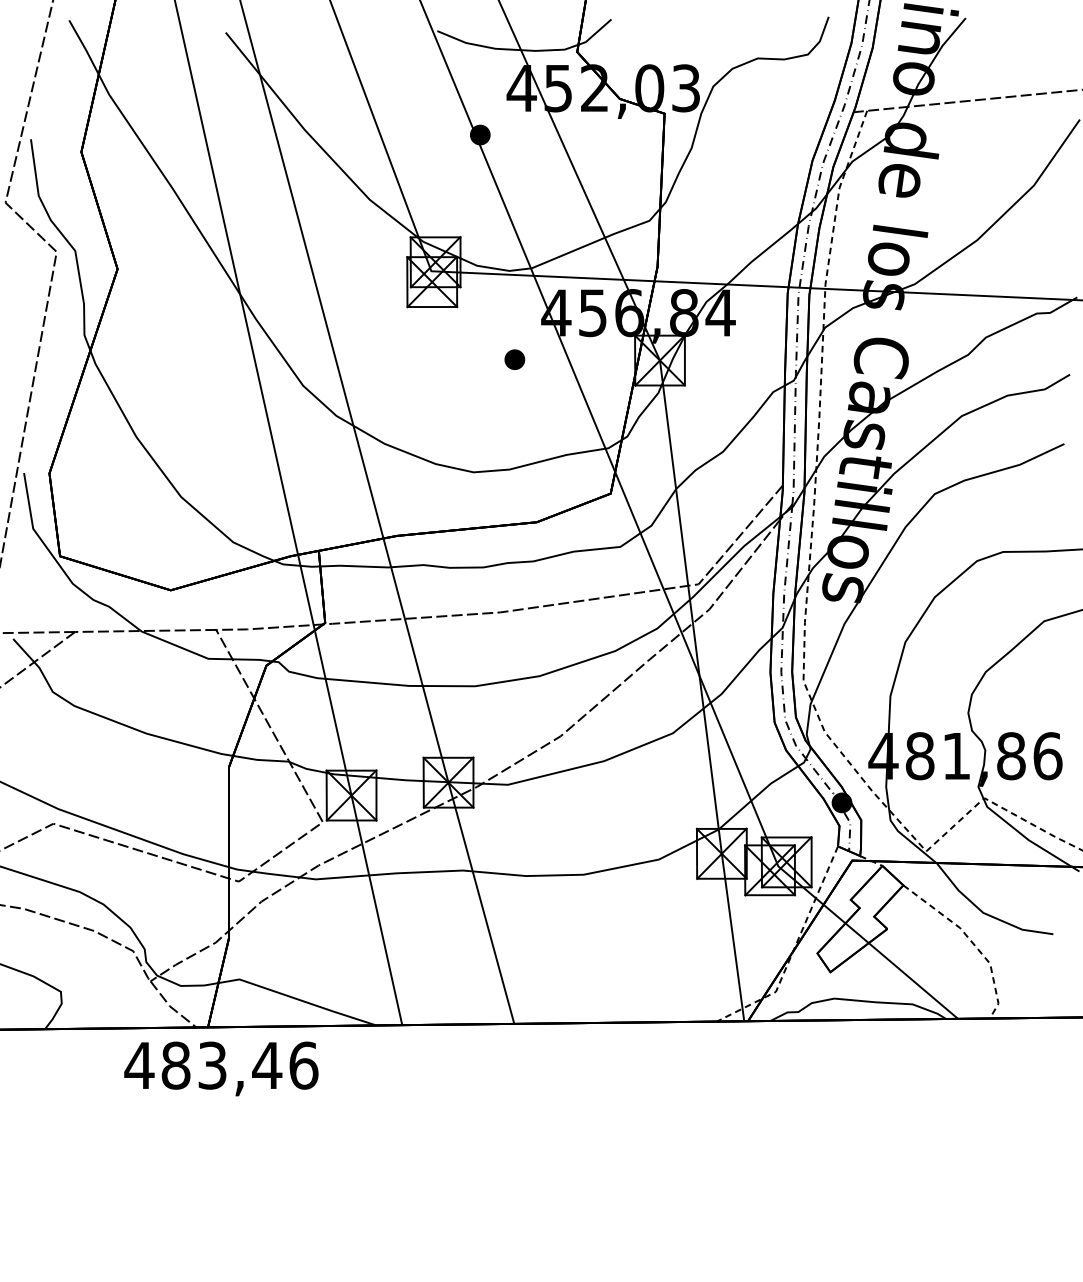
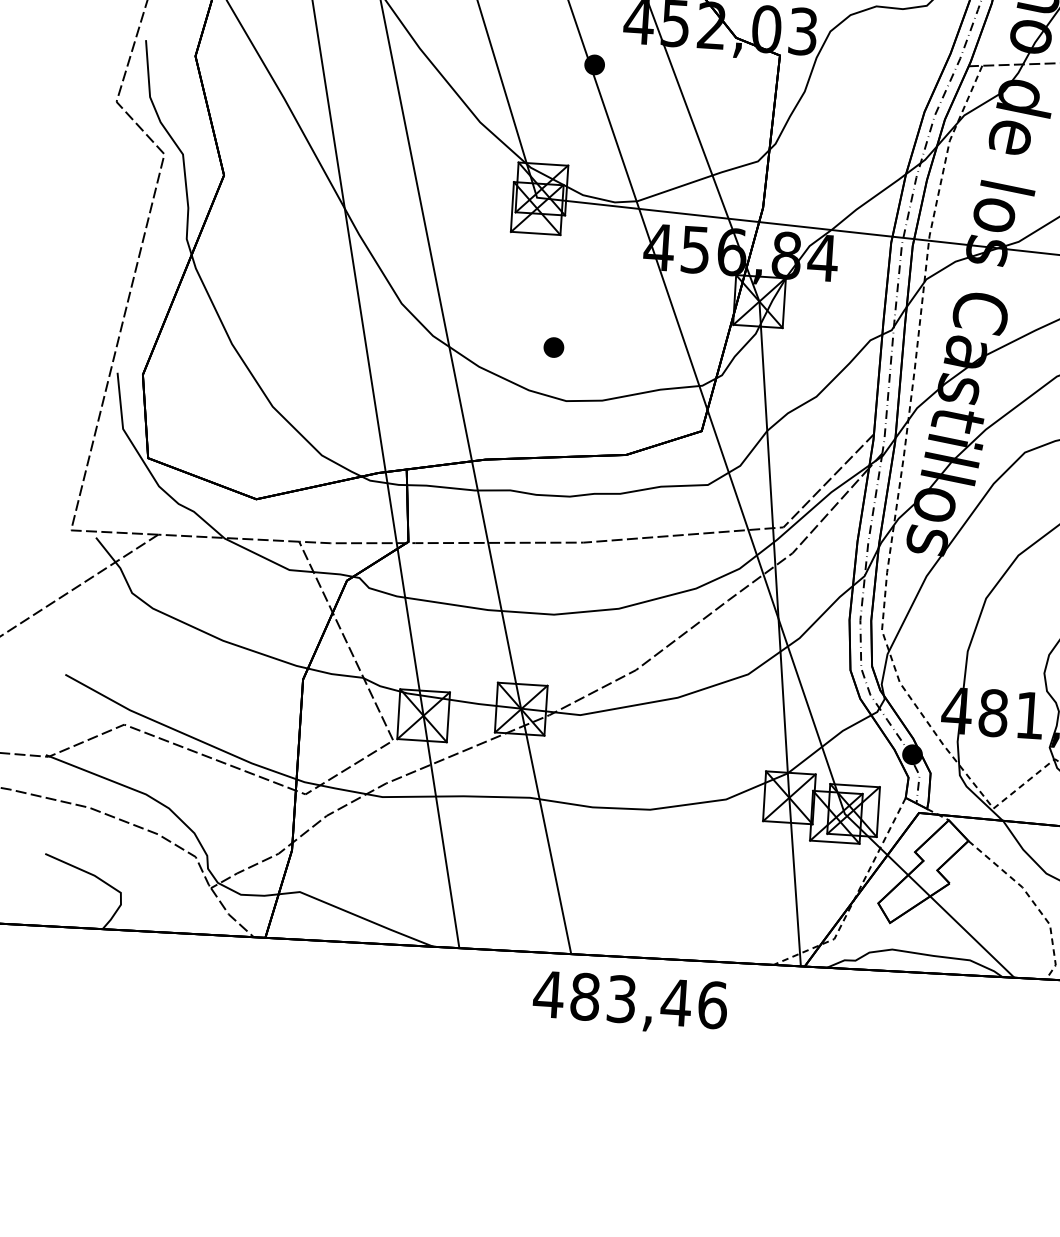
part: (514, 359) -> (553, 347), moved
text: (221, 1068) -> (630, 1002), moved

